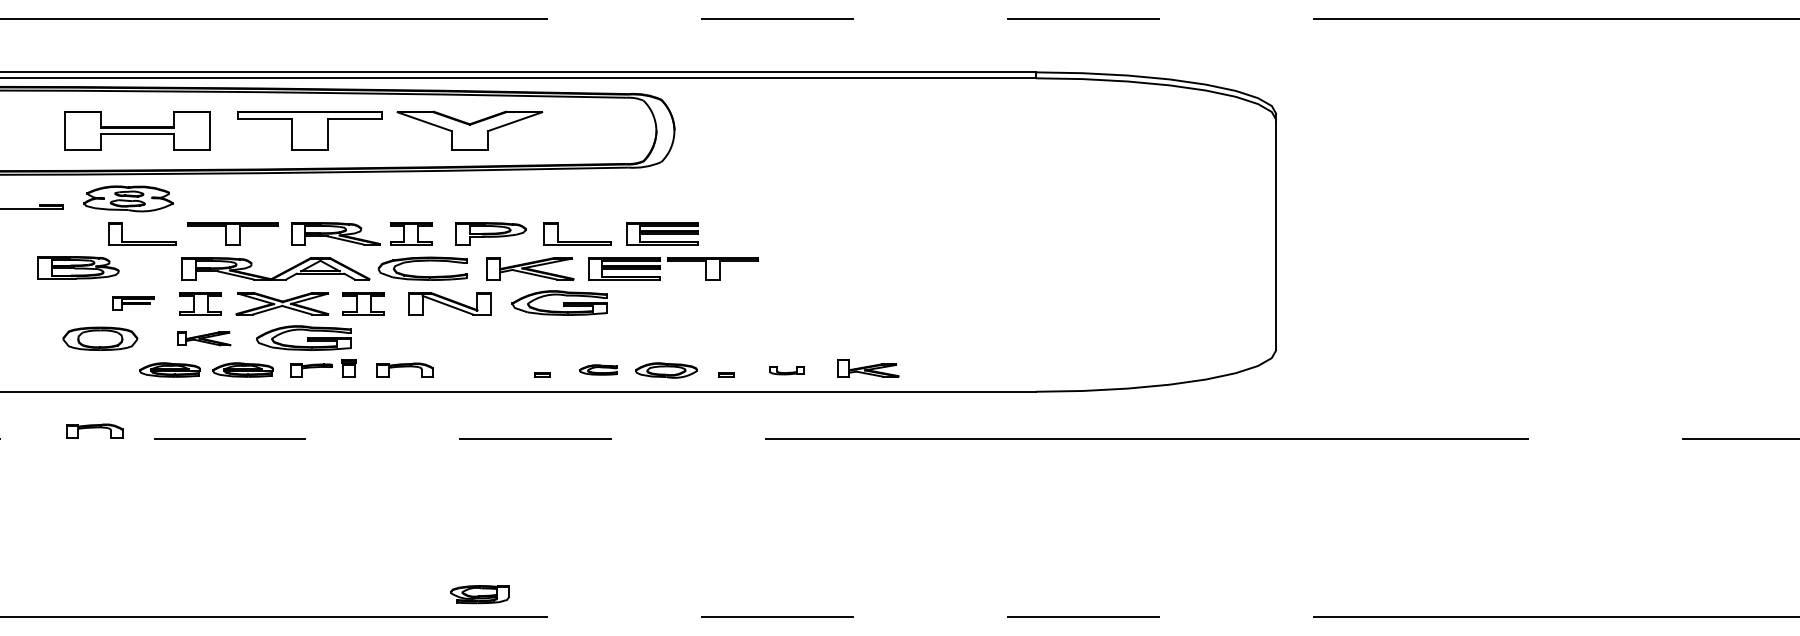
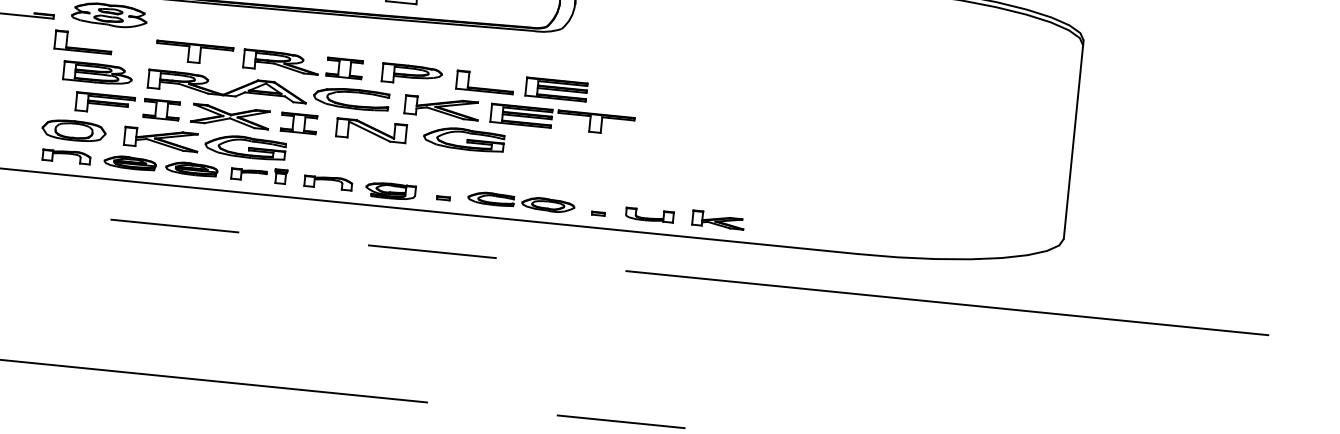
part: (142, 241) -> (83, 48), moved
part: (78, 267) -> (97, 73), moved
part: (133, 303) -> (104, 103), size x1.67
part: (204, 338) -> (161, 139), size x1.67
part: (598, 369) -> (491, 198), size x1.43
part: (786, 370) -> (649, 215), size x1.67
part: (94, 430) -> (66, 156), moved
part: (479, 594) -> (390, 191), moved

